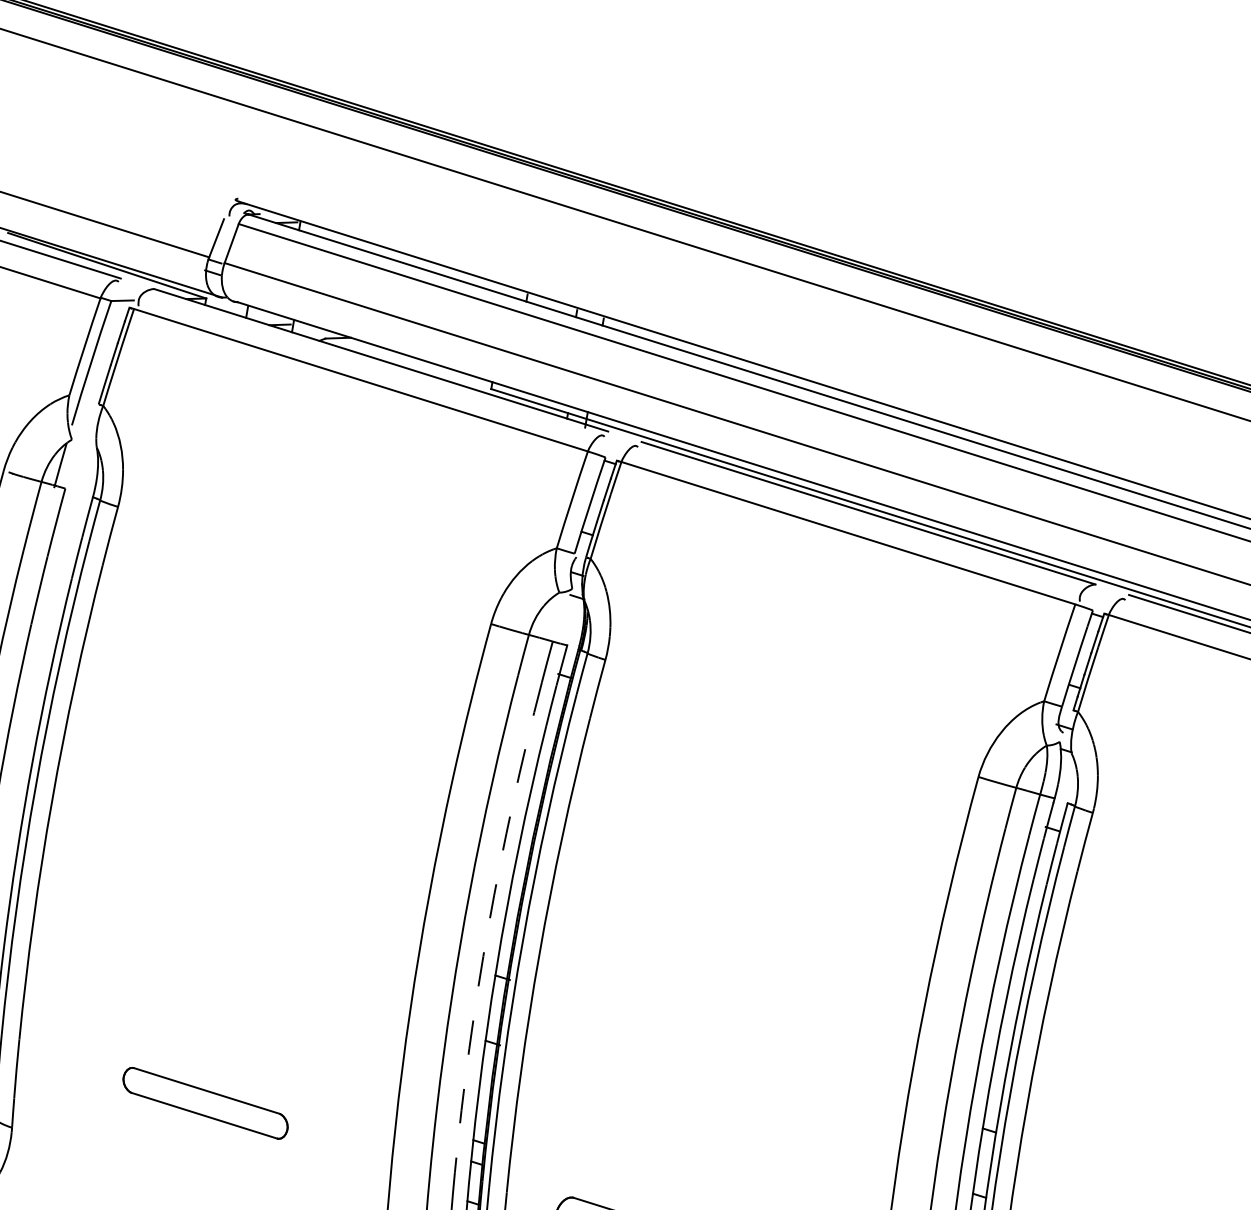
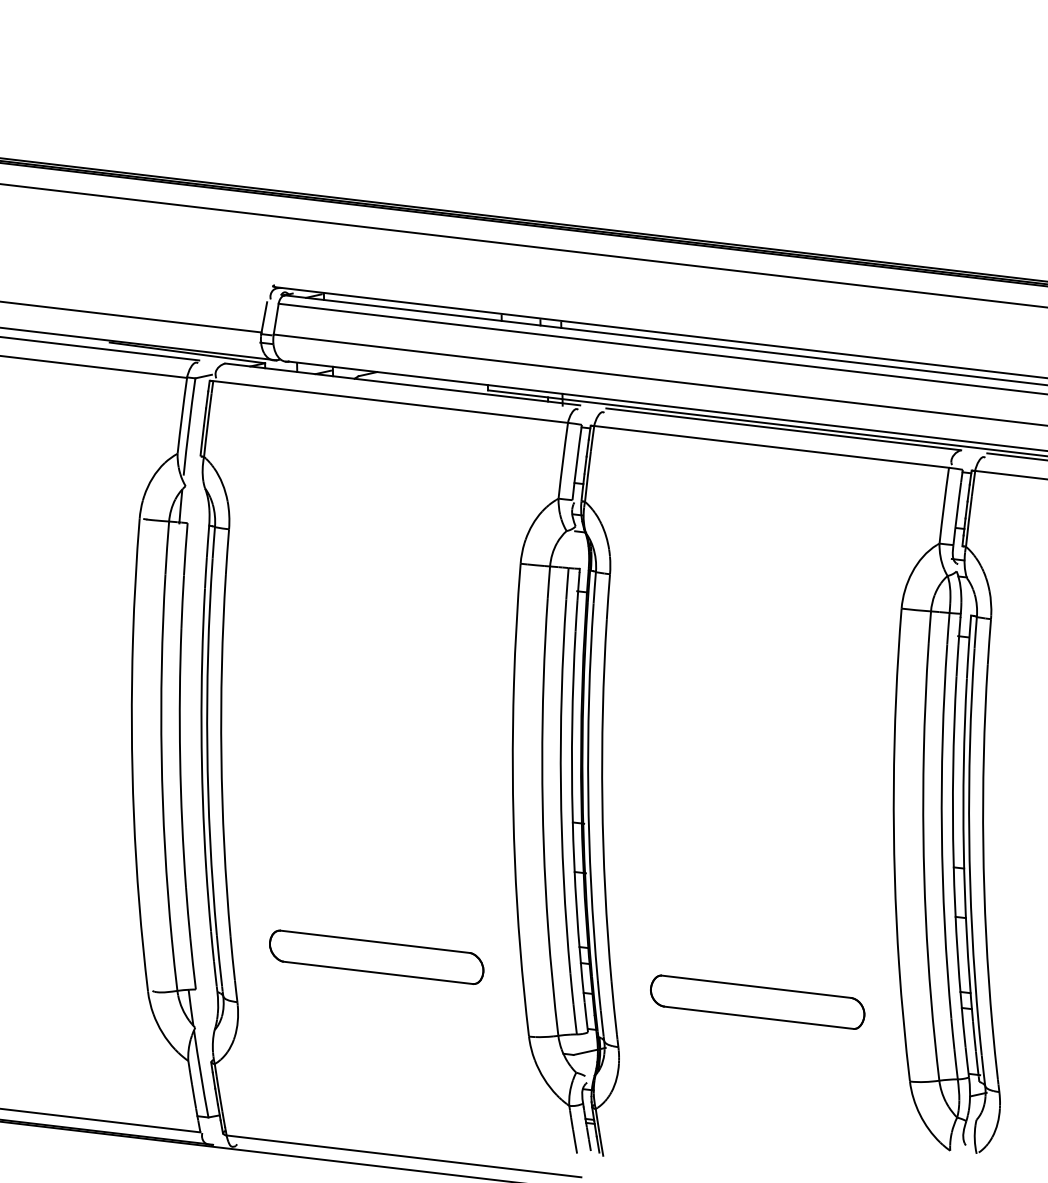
arc: (488, 925) -> (560, 786), dashed -> solid
part: (205, 1102) -> (376, 956), size x1.67

